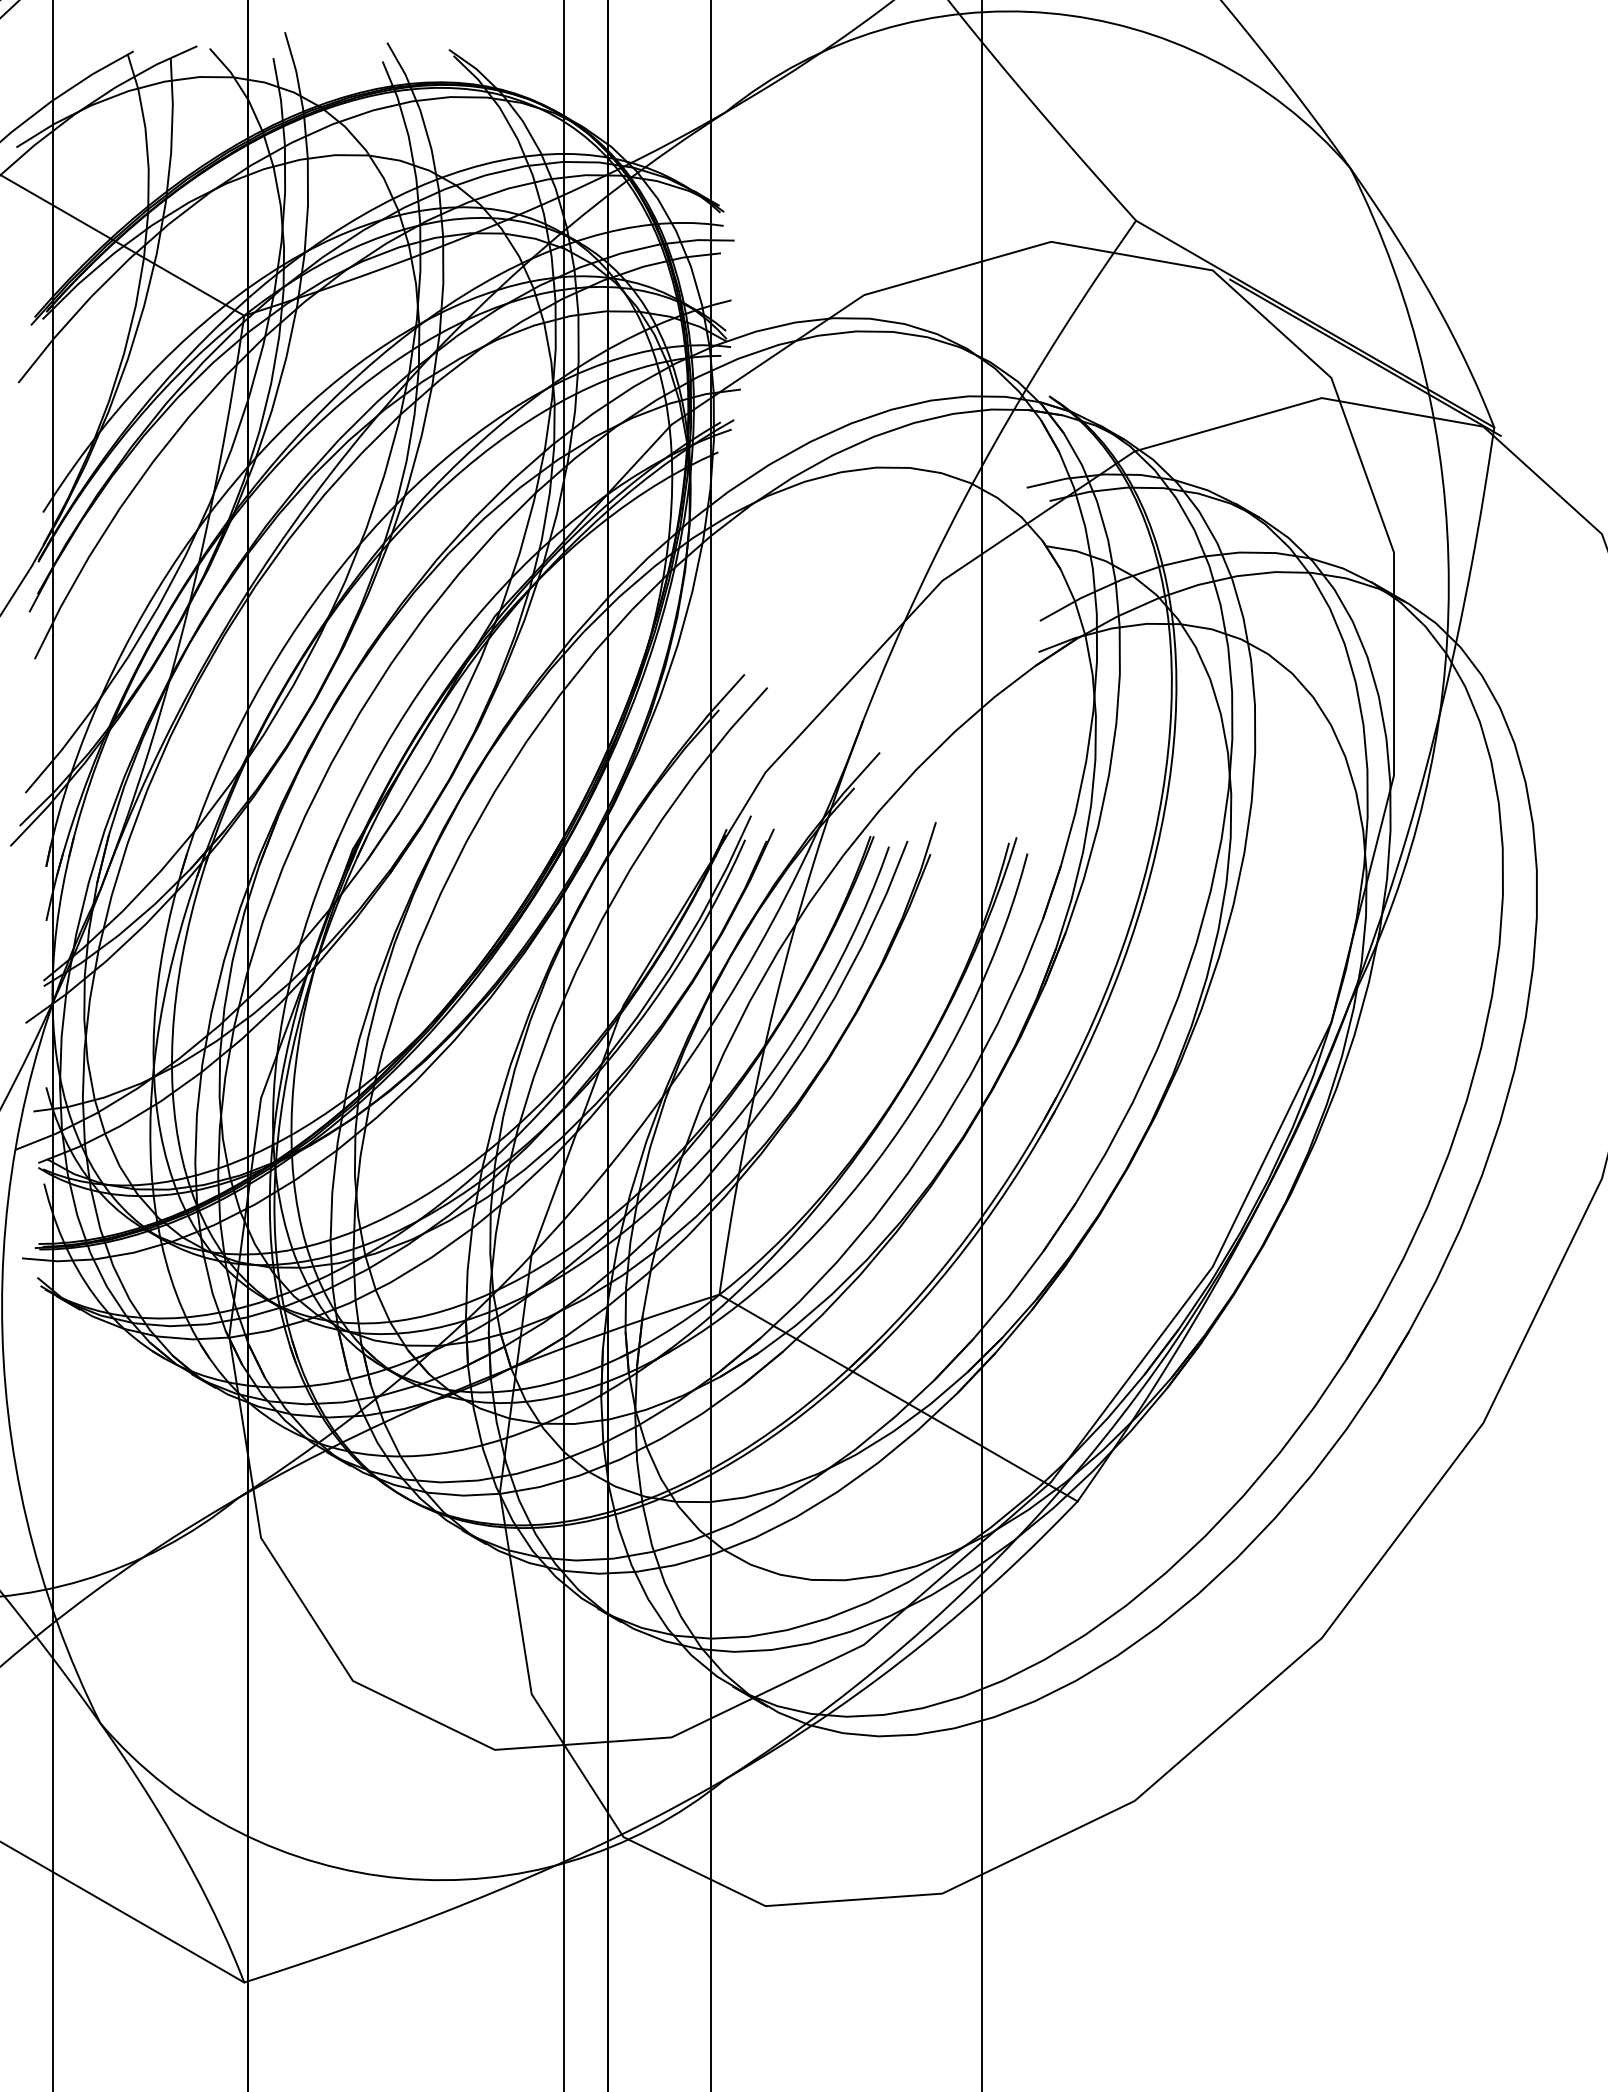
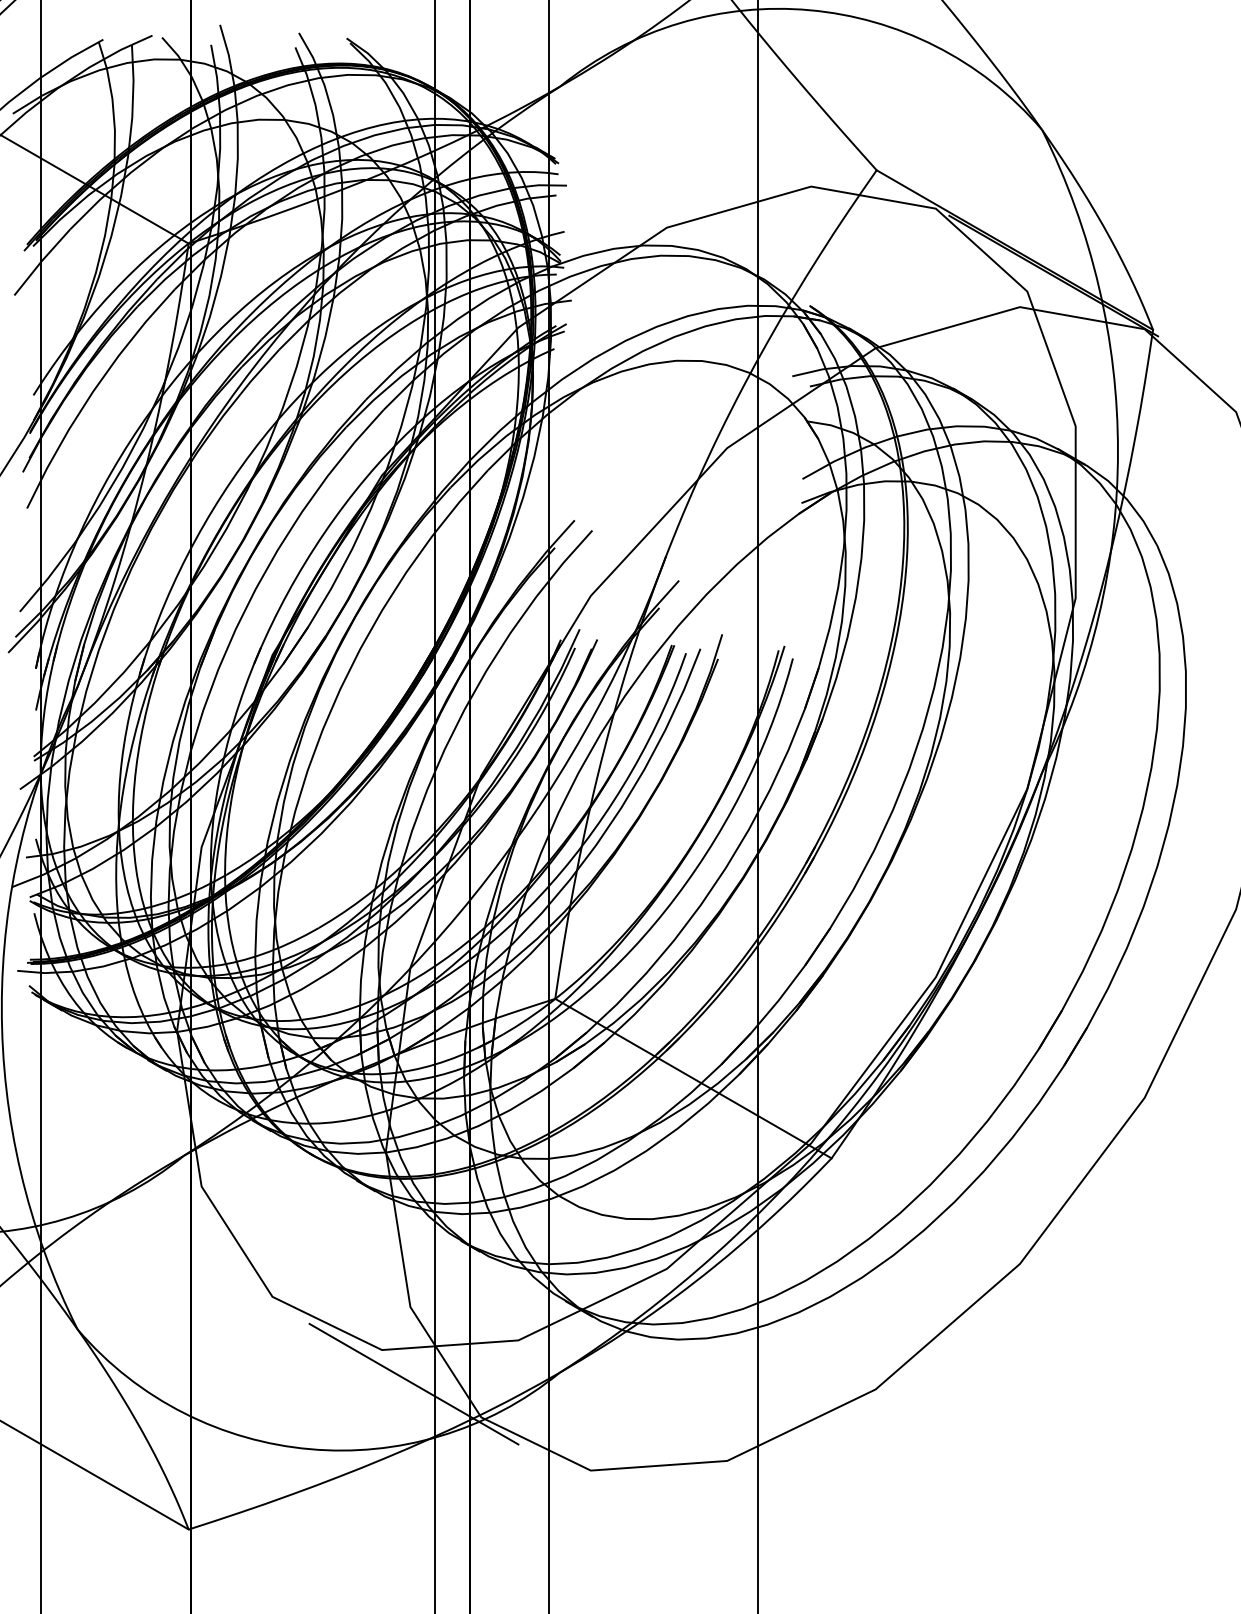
line: (536, 1794) -> (414, 1384), added

